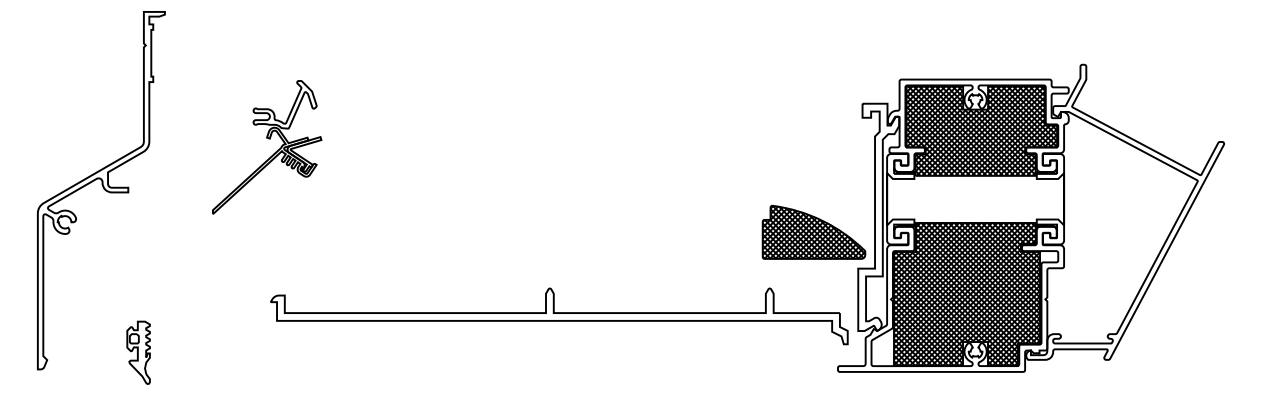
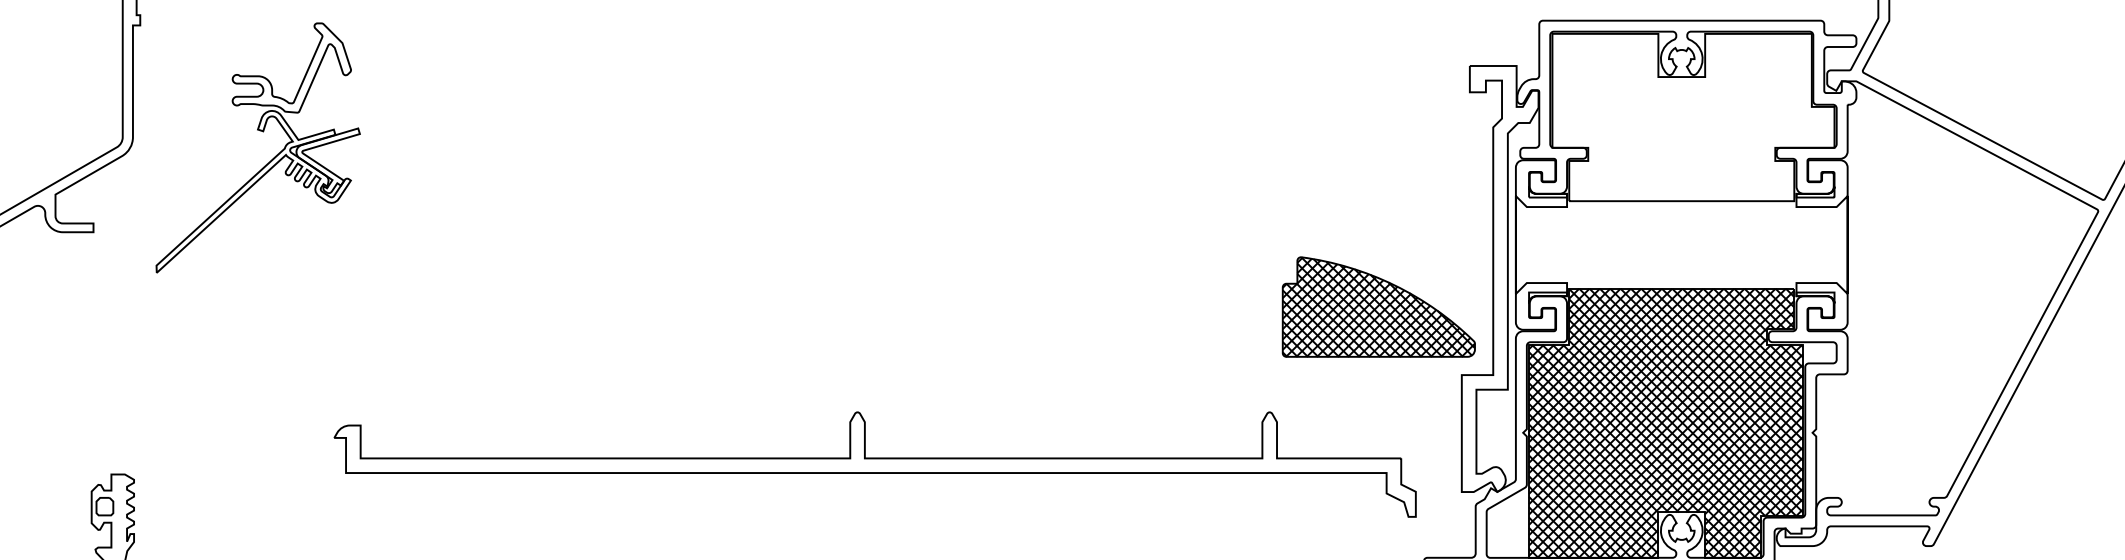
hatch: (981, 130) -> (1692, 116), removed
part: (268, 139) -> (260, 133), moved
part: (559, 316) -> (875, 464), moved

